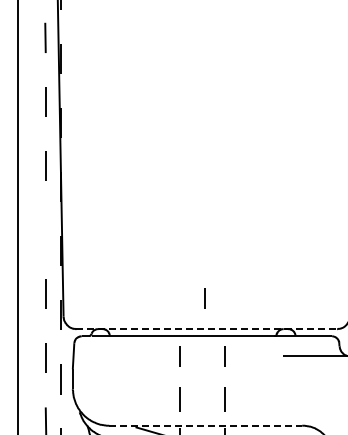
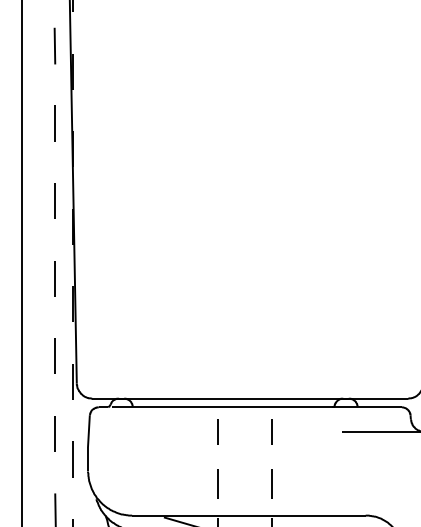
line: (45, 229) -> (54, 278), added
line: (204, 298) -> (247, 361), removed
line: (207, 329) -> (251, 399), dashed -> solid
line: (206, 425) -> (249, 515), dashed -> solid

